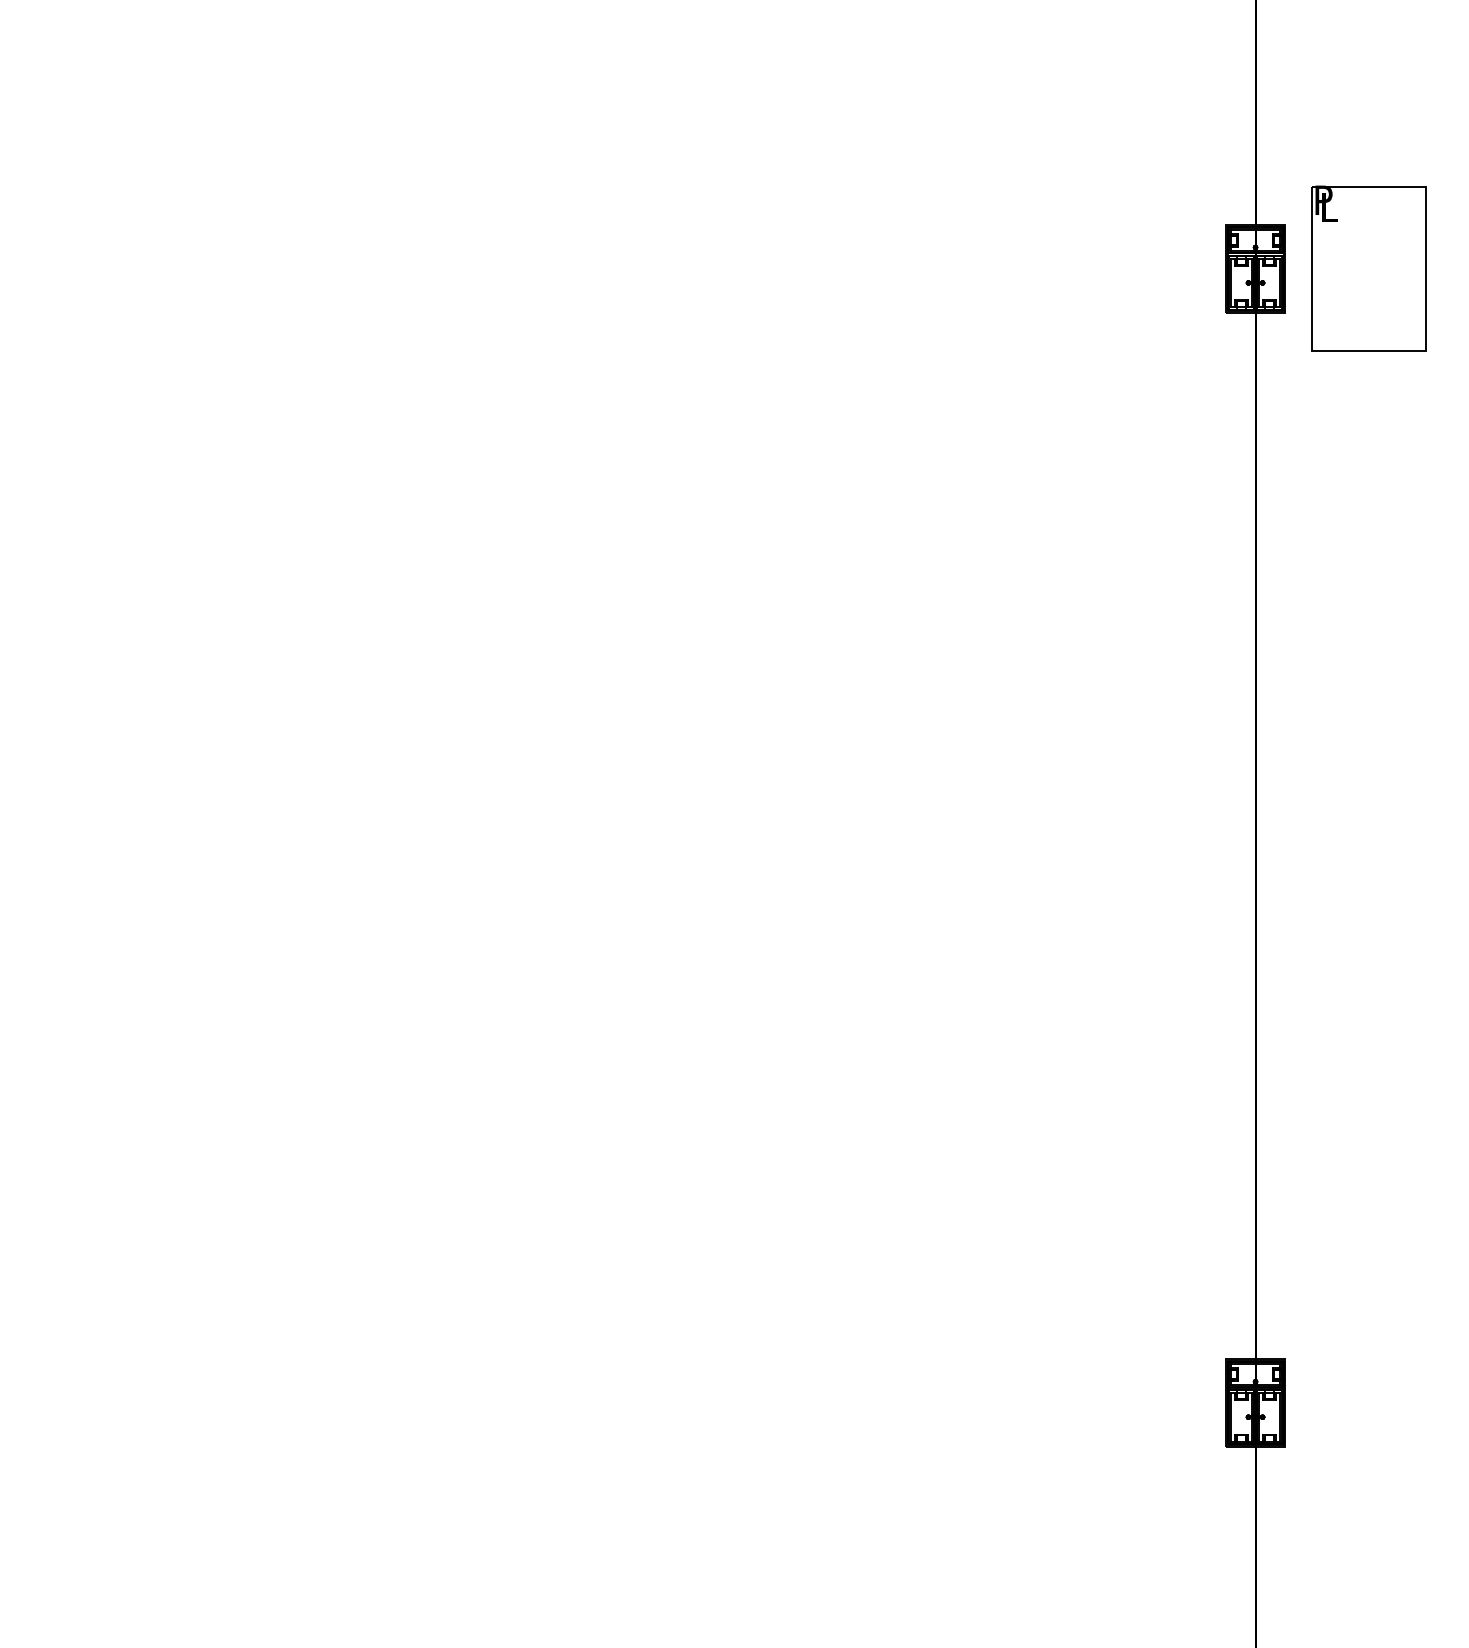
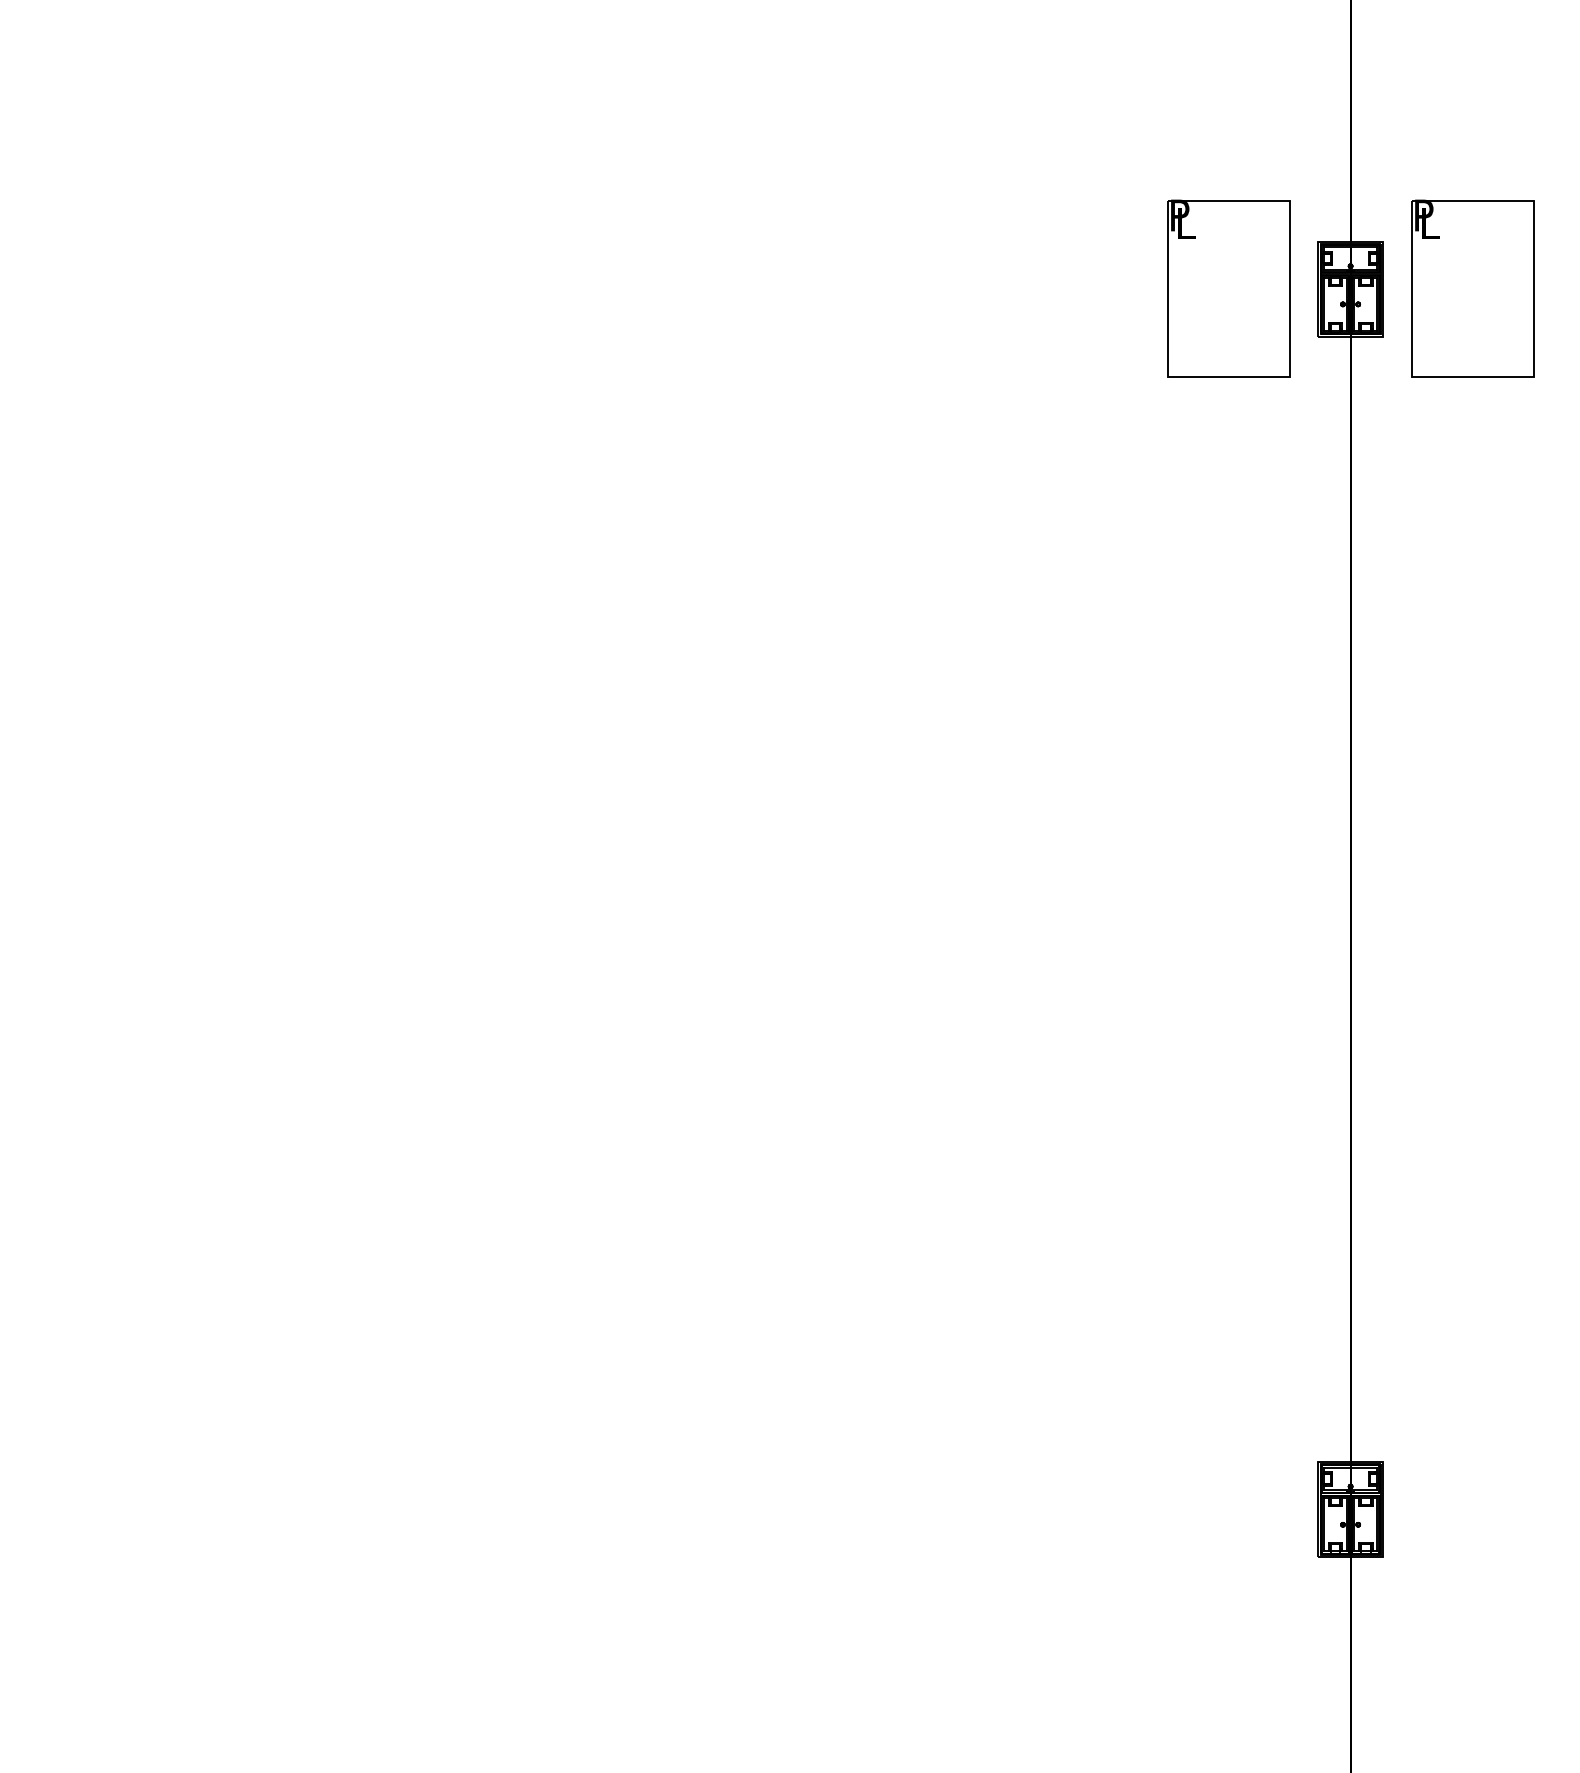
part: (1141, 268) -> (1227, 288), added

